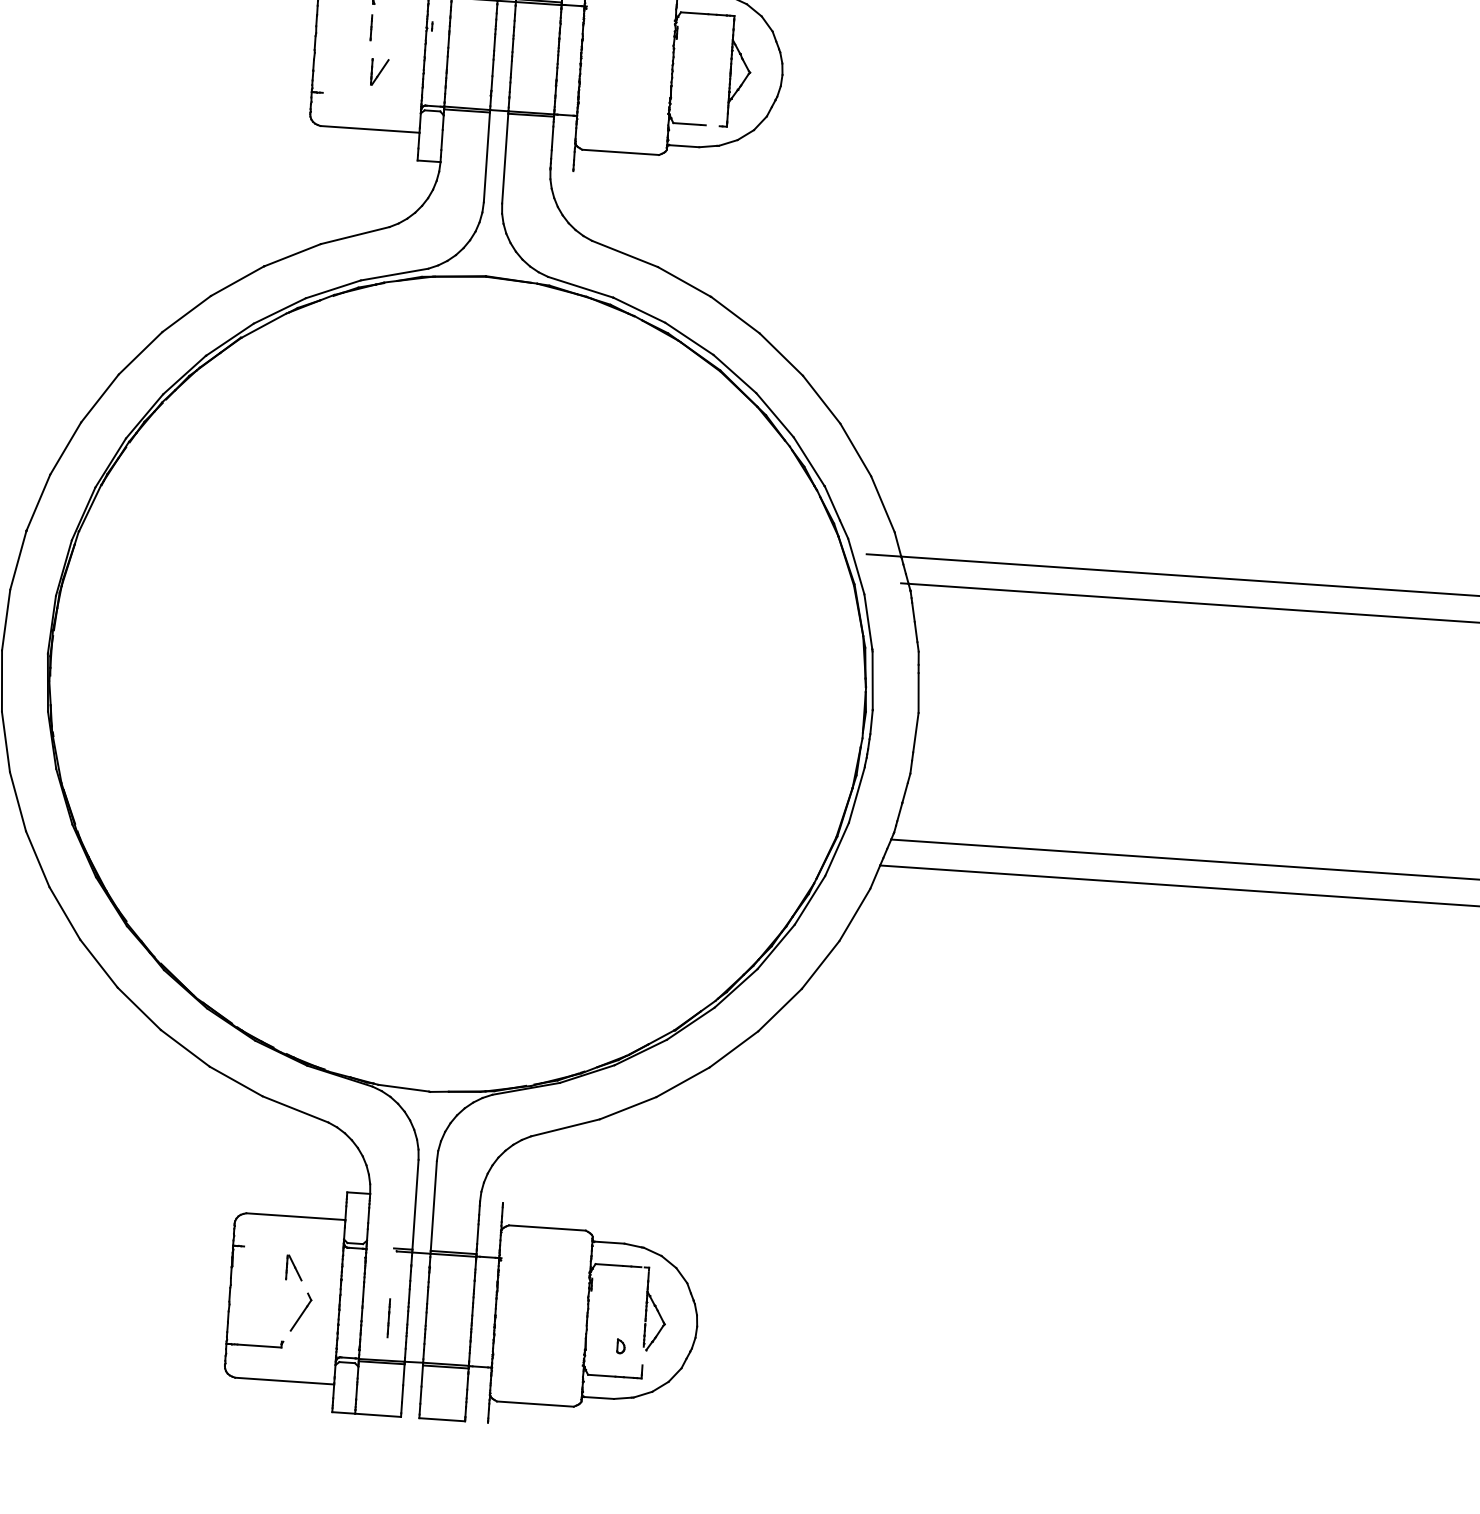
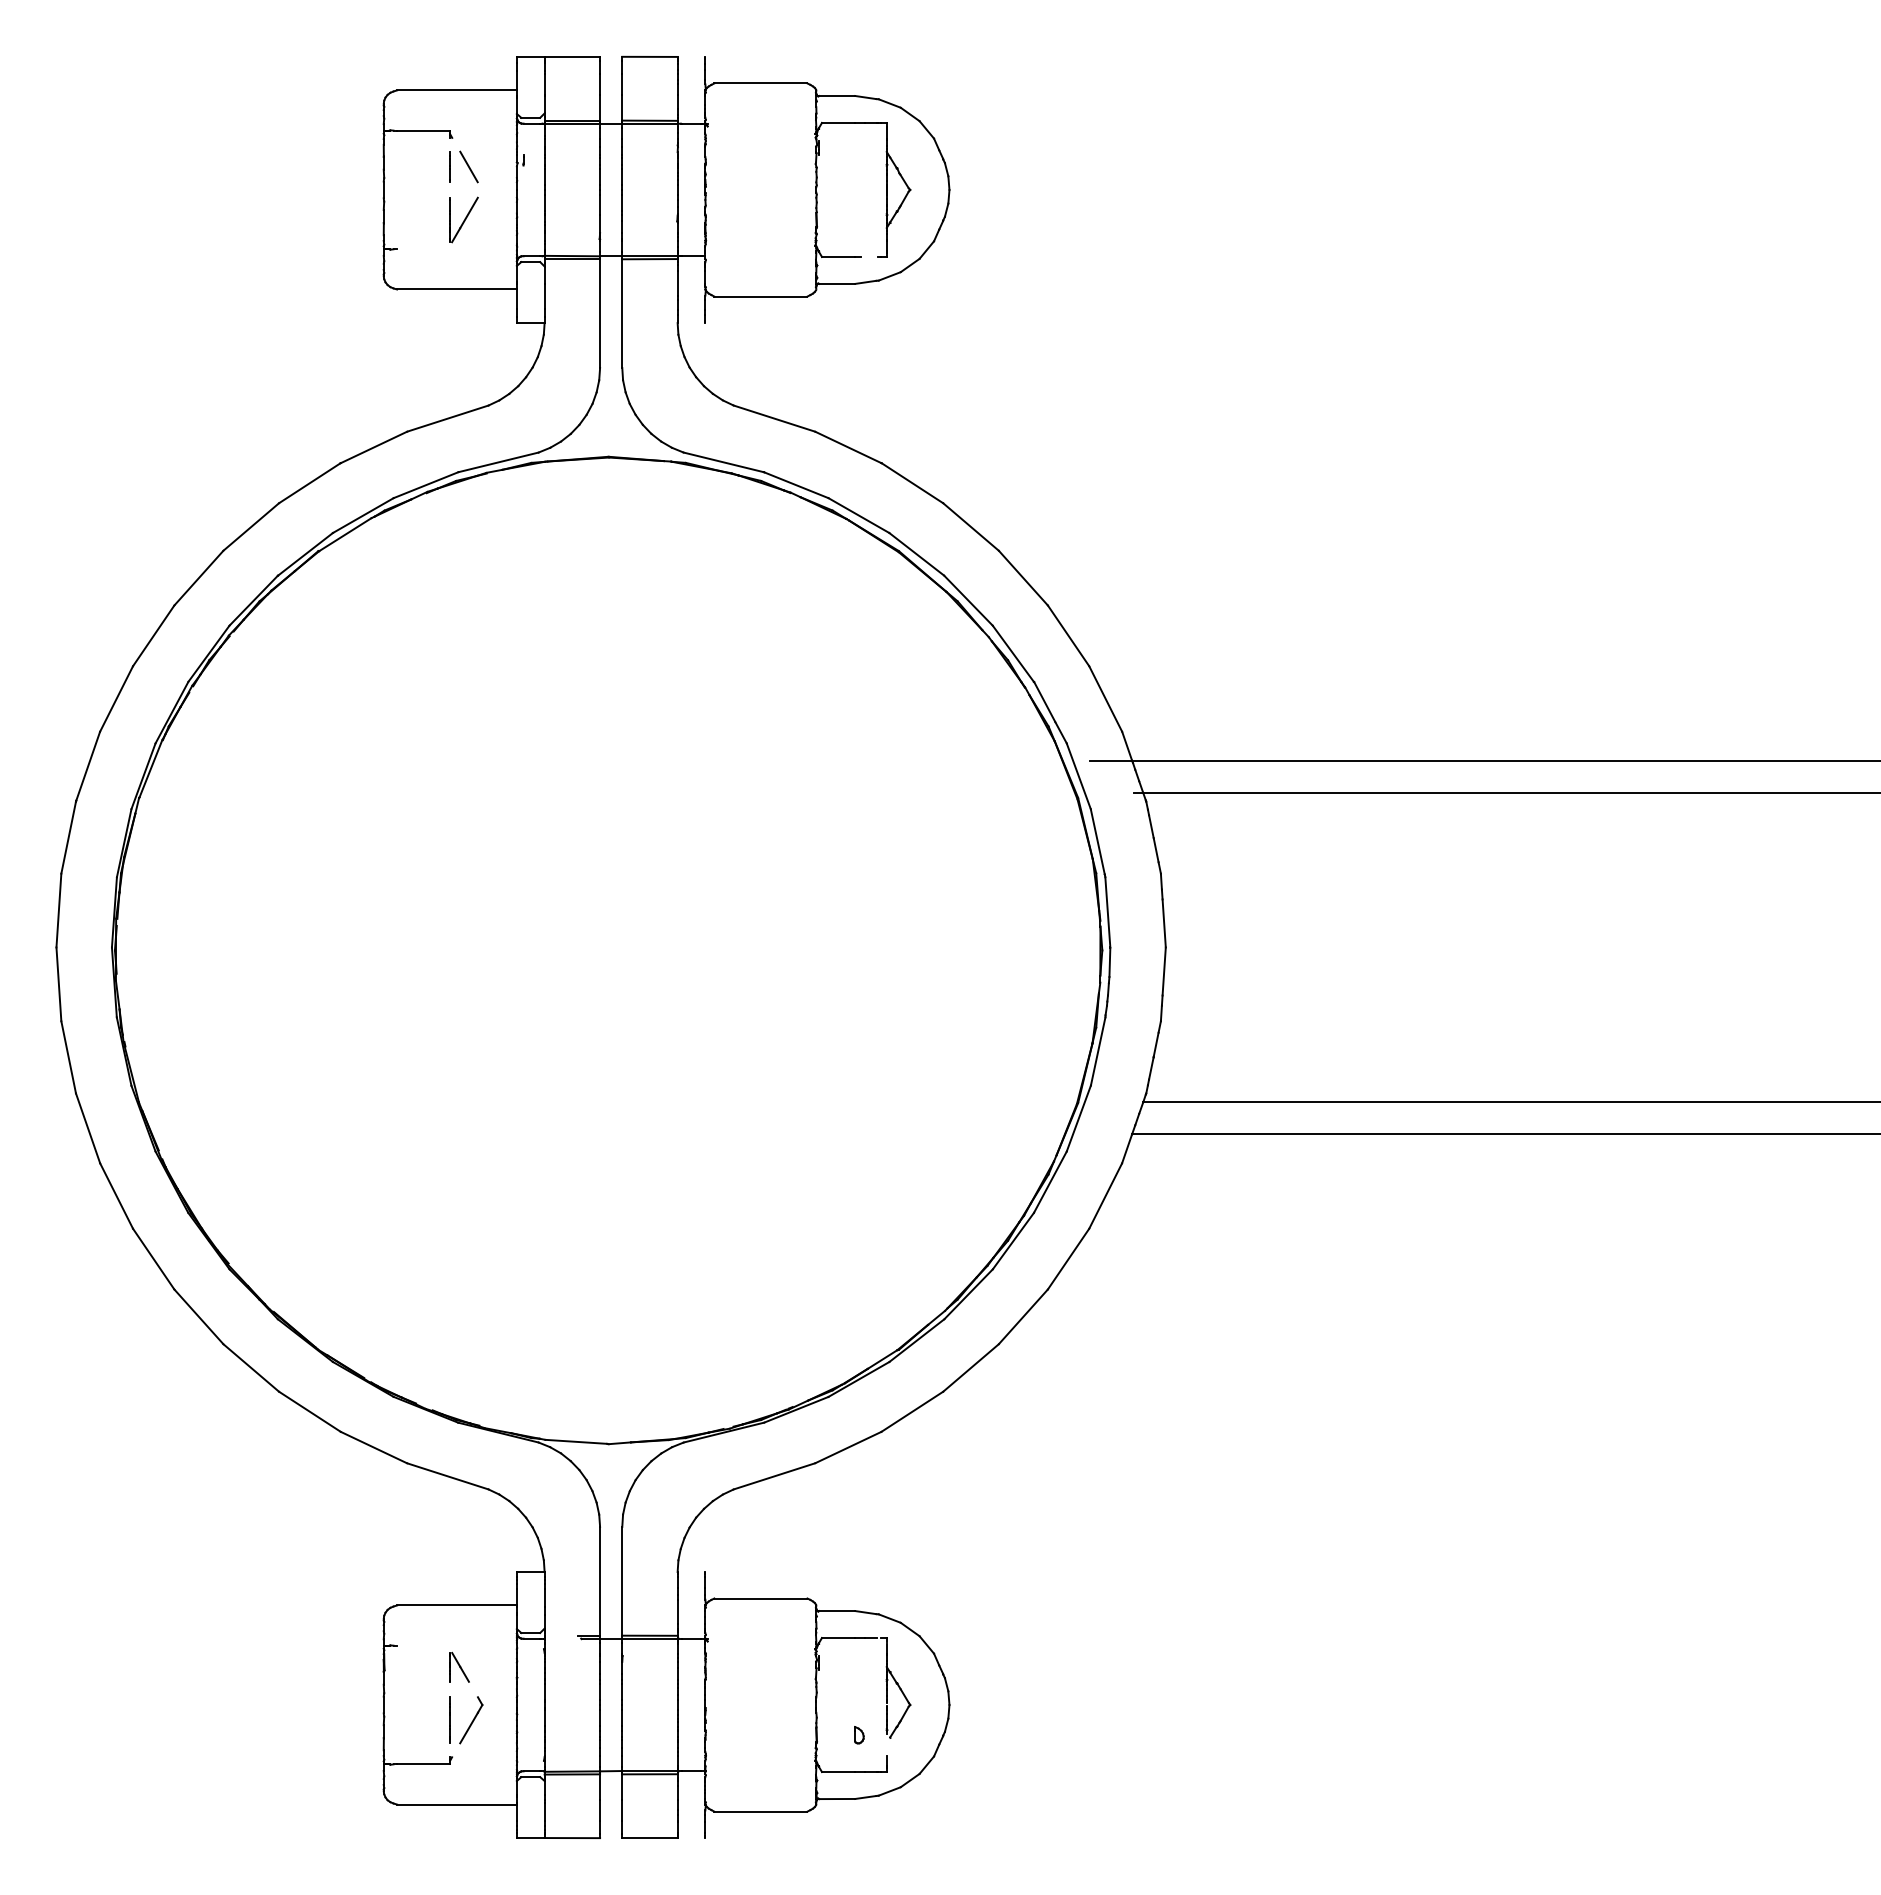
line: (386, 28) -> (468, 166), added
part: (379, 71) -> (463, 219), size x1.43
line: (388, 1317) -> (449, 1719), moved

